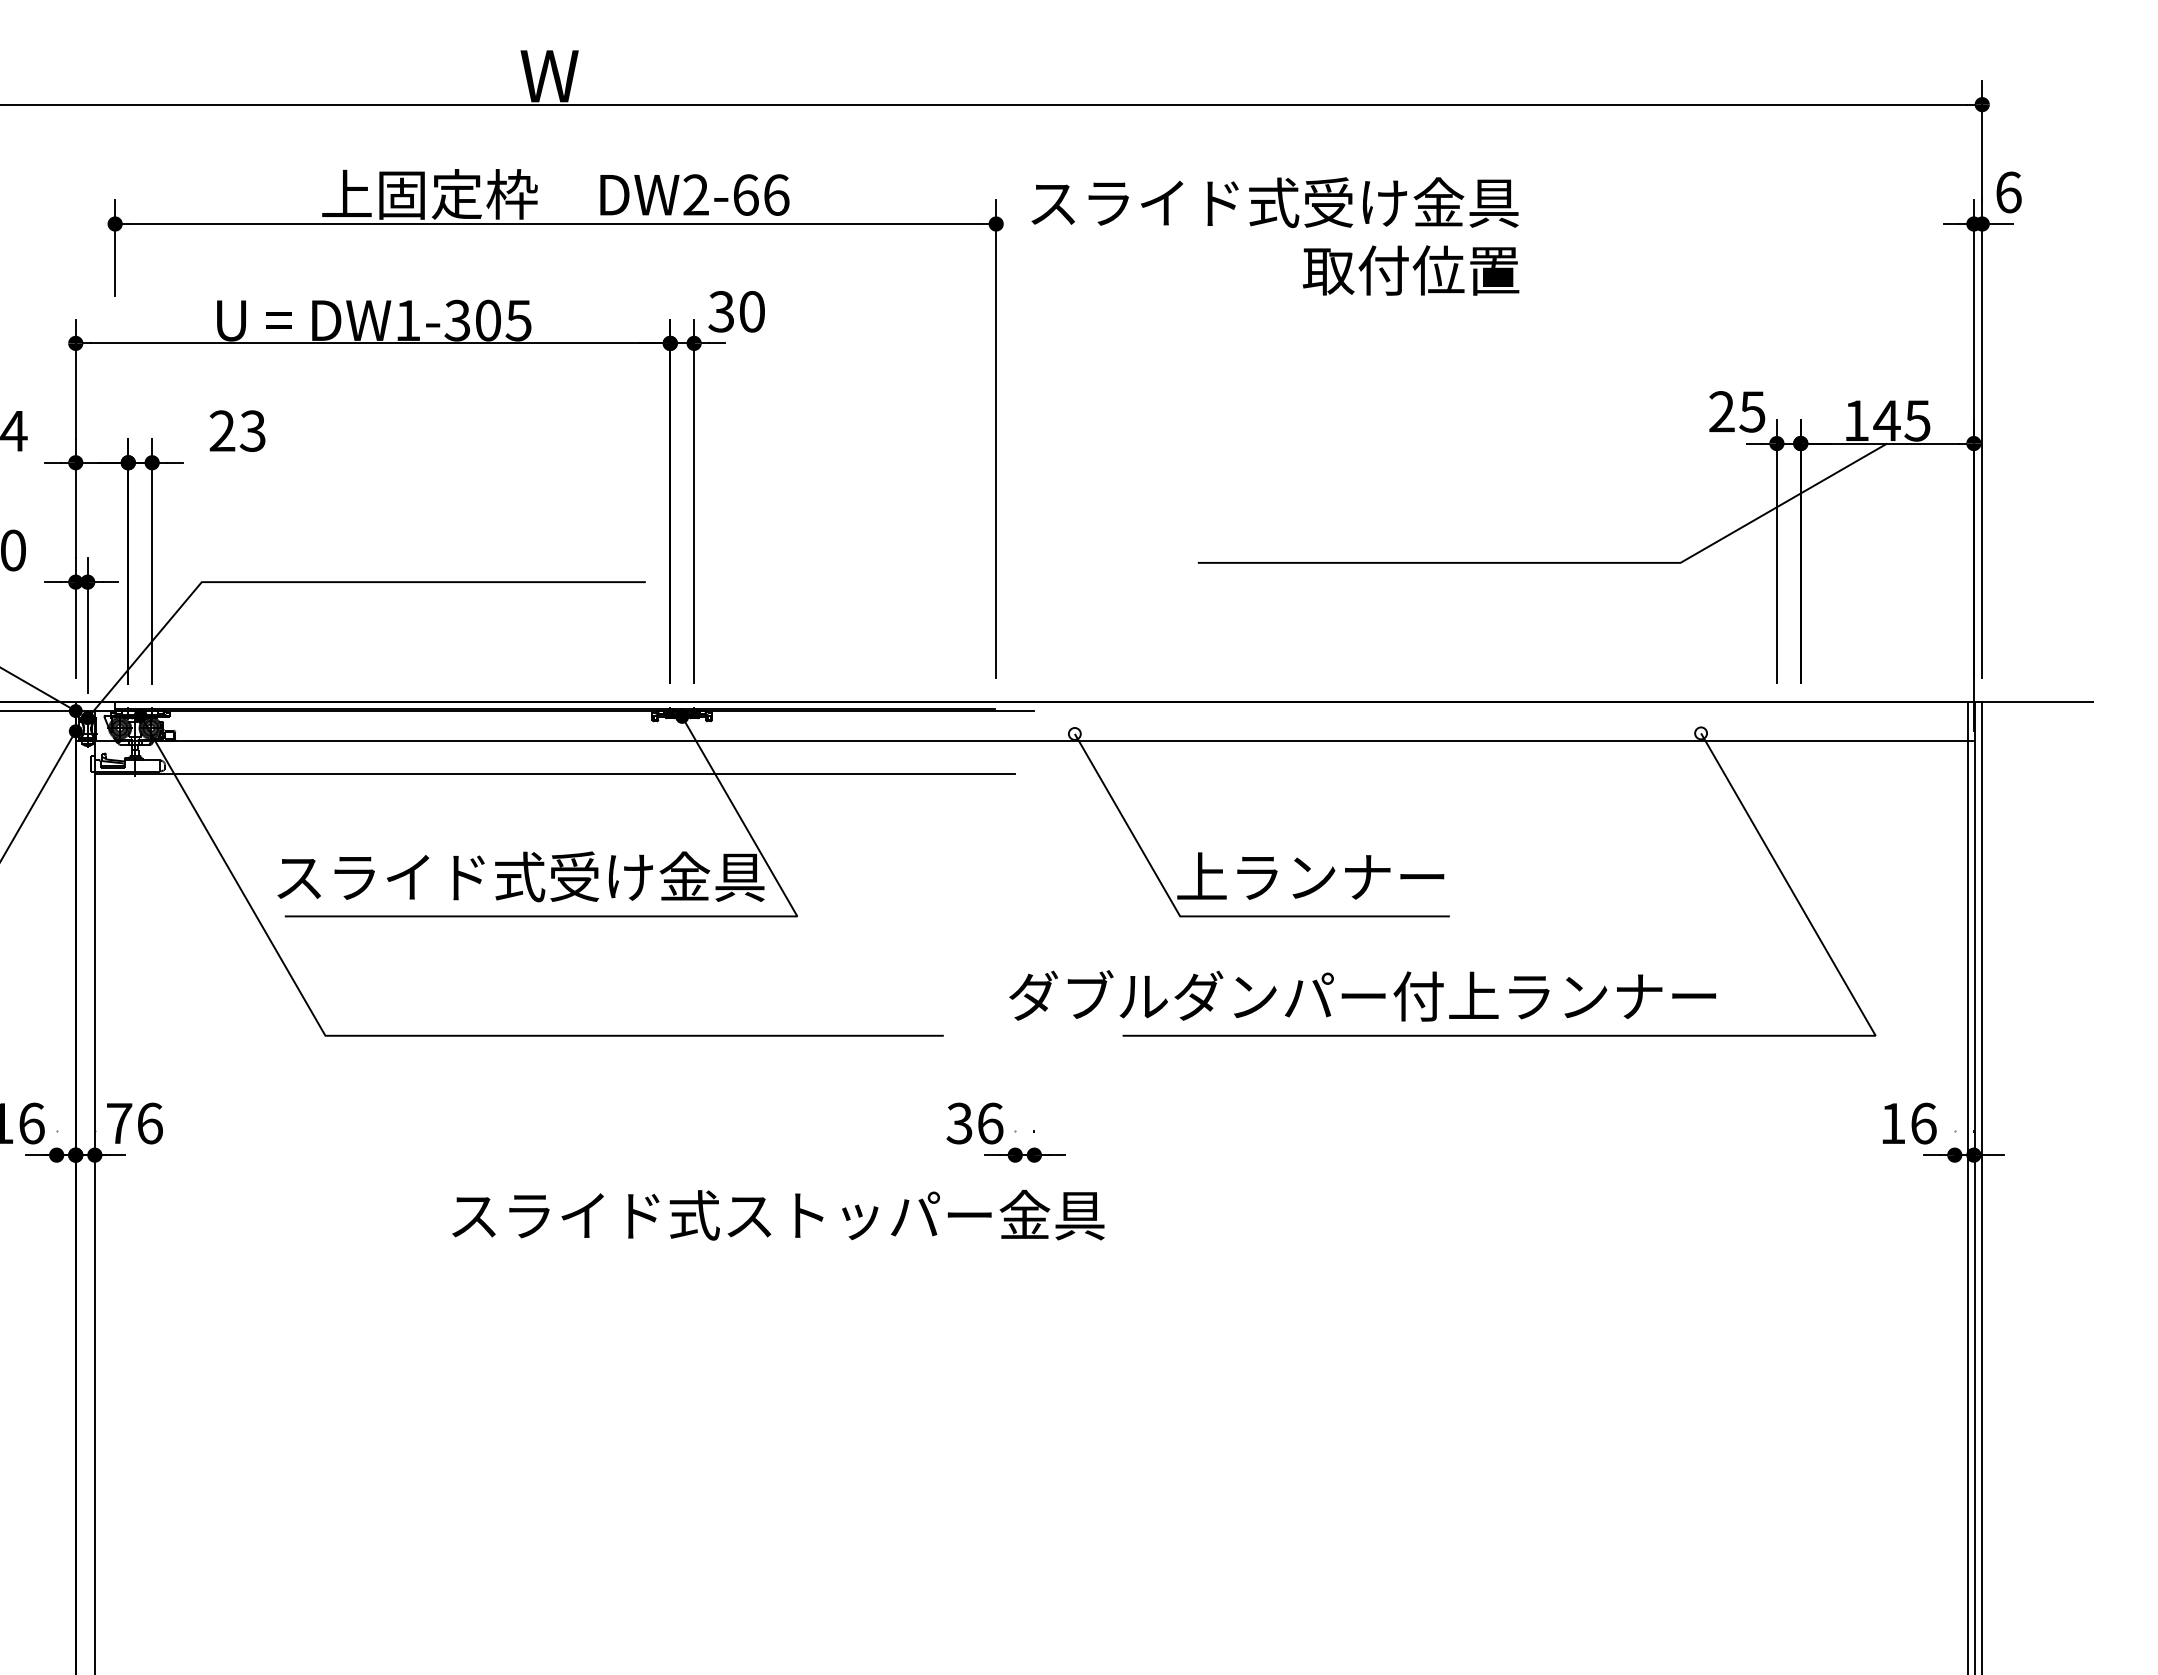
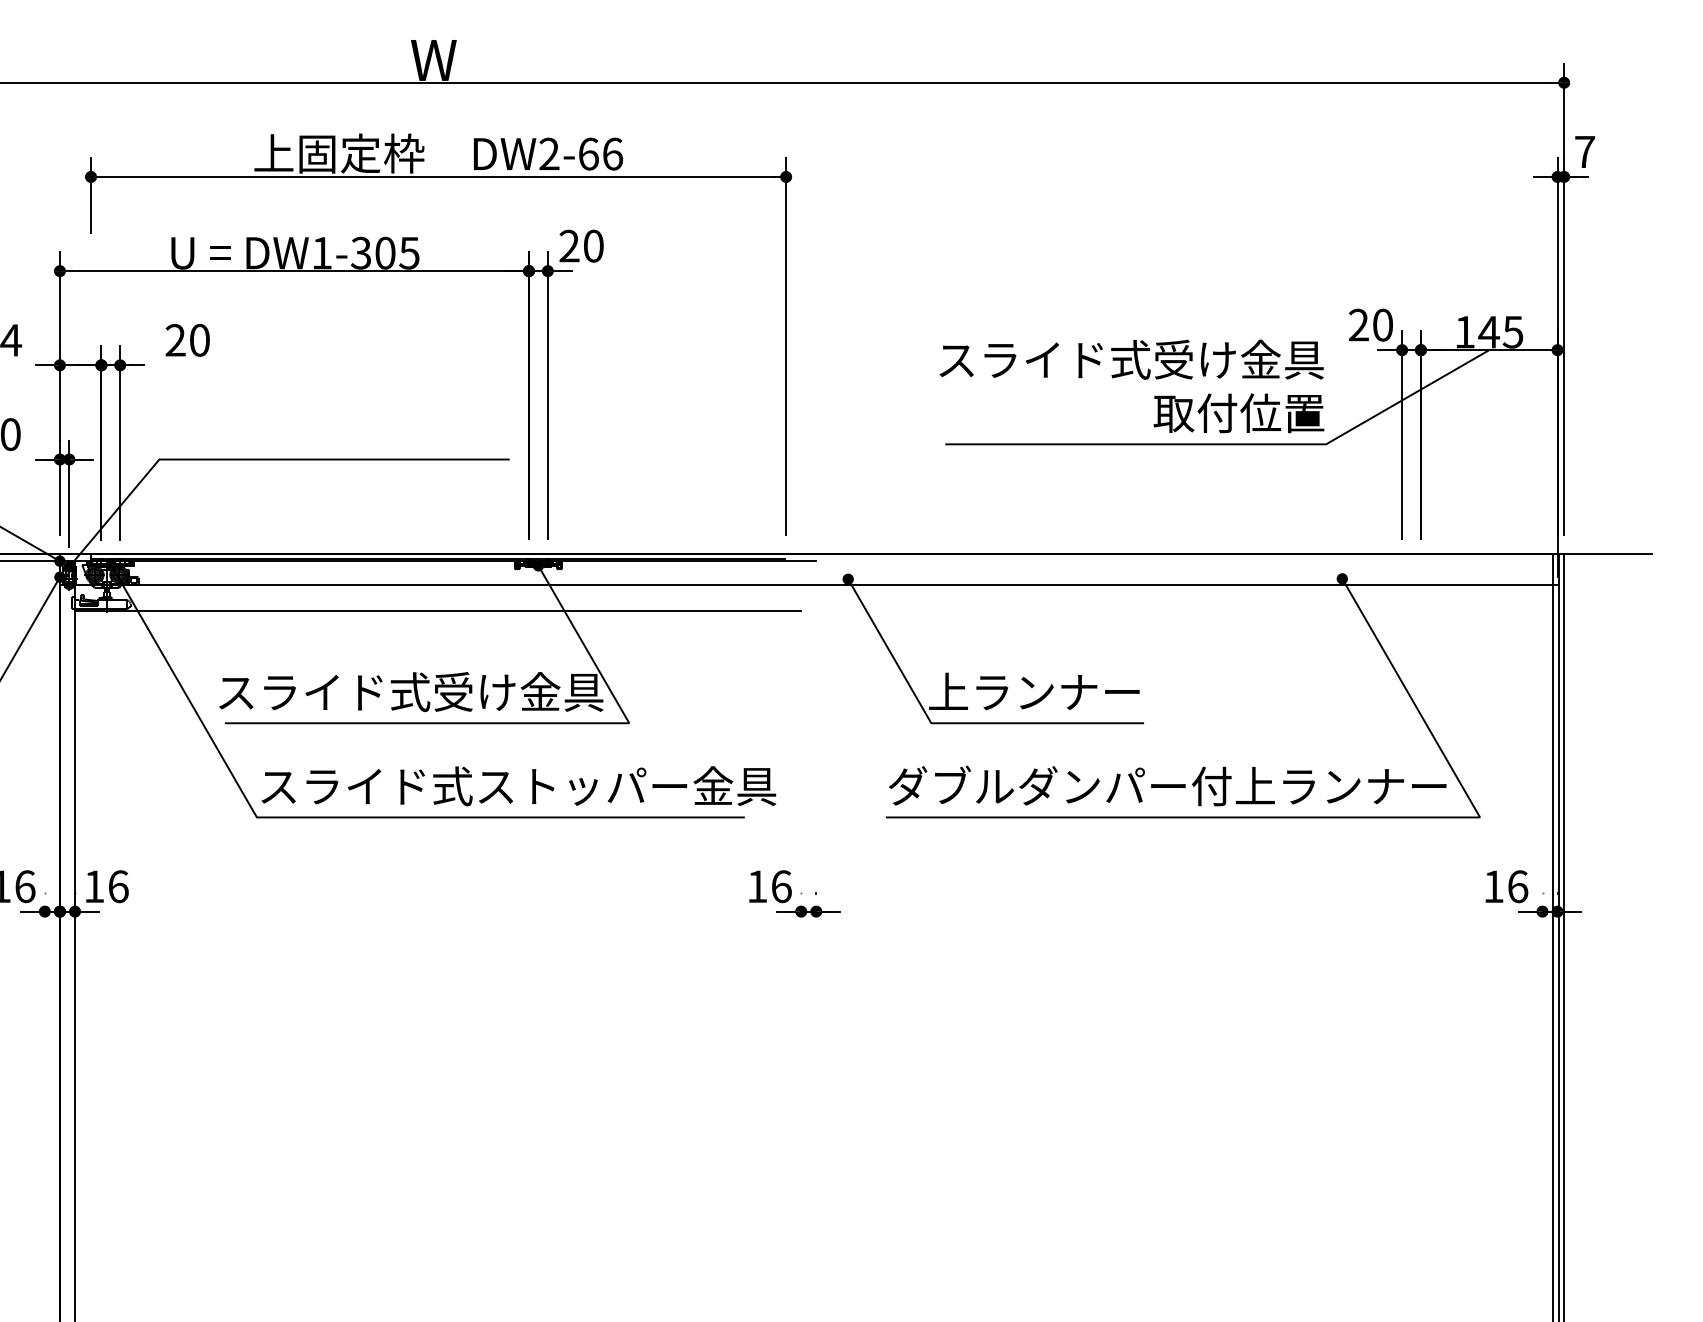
text: (2008, 192) -> (1584, 152), 6 -> 7
text: (1275, 236) -> (1131, 386), moved
text: (721, 311) -> (569, 245), 30 -> 20
text: (1752, 411) -> (1382, 324), 25 -> 20
text: (252, 430) -> (199, 339), 23 -> 20
fill: (1074, 733) -> (847, 578), added
fill: (1701, 733) -> (1342, 578), added
text: (1362, 995) -> (1167, 785), moved
text: (119, 1123) -> (94, 886), 76 -> 16
text: (959, 1123) -> (757, 886), 36 -> 16
text: (778, 1214) -> (518, 785), moved

